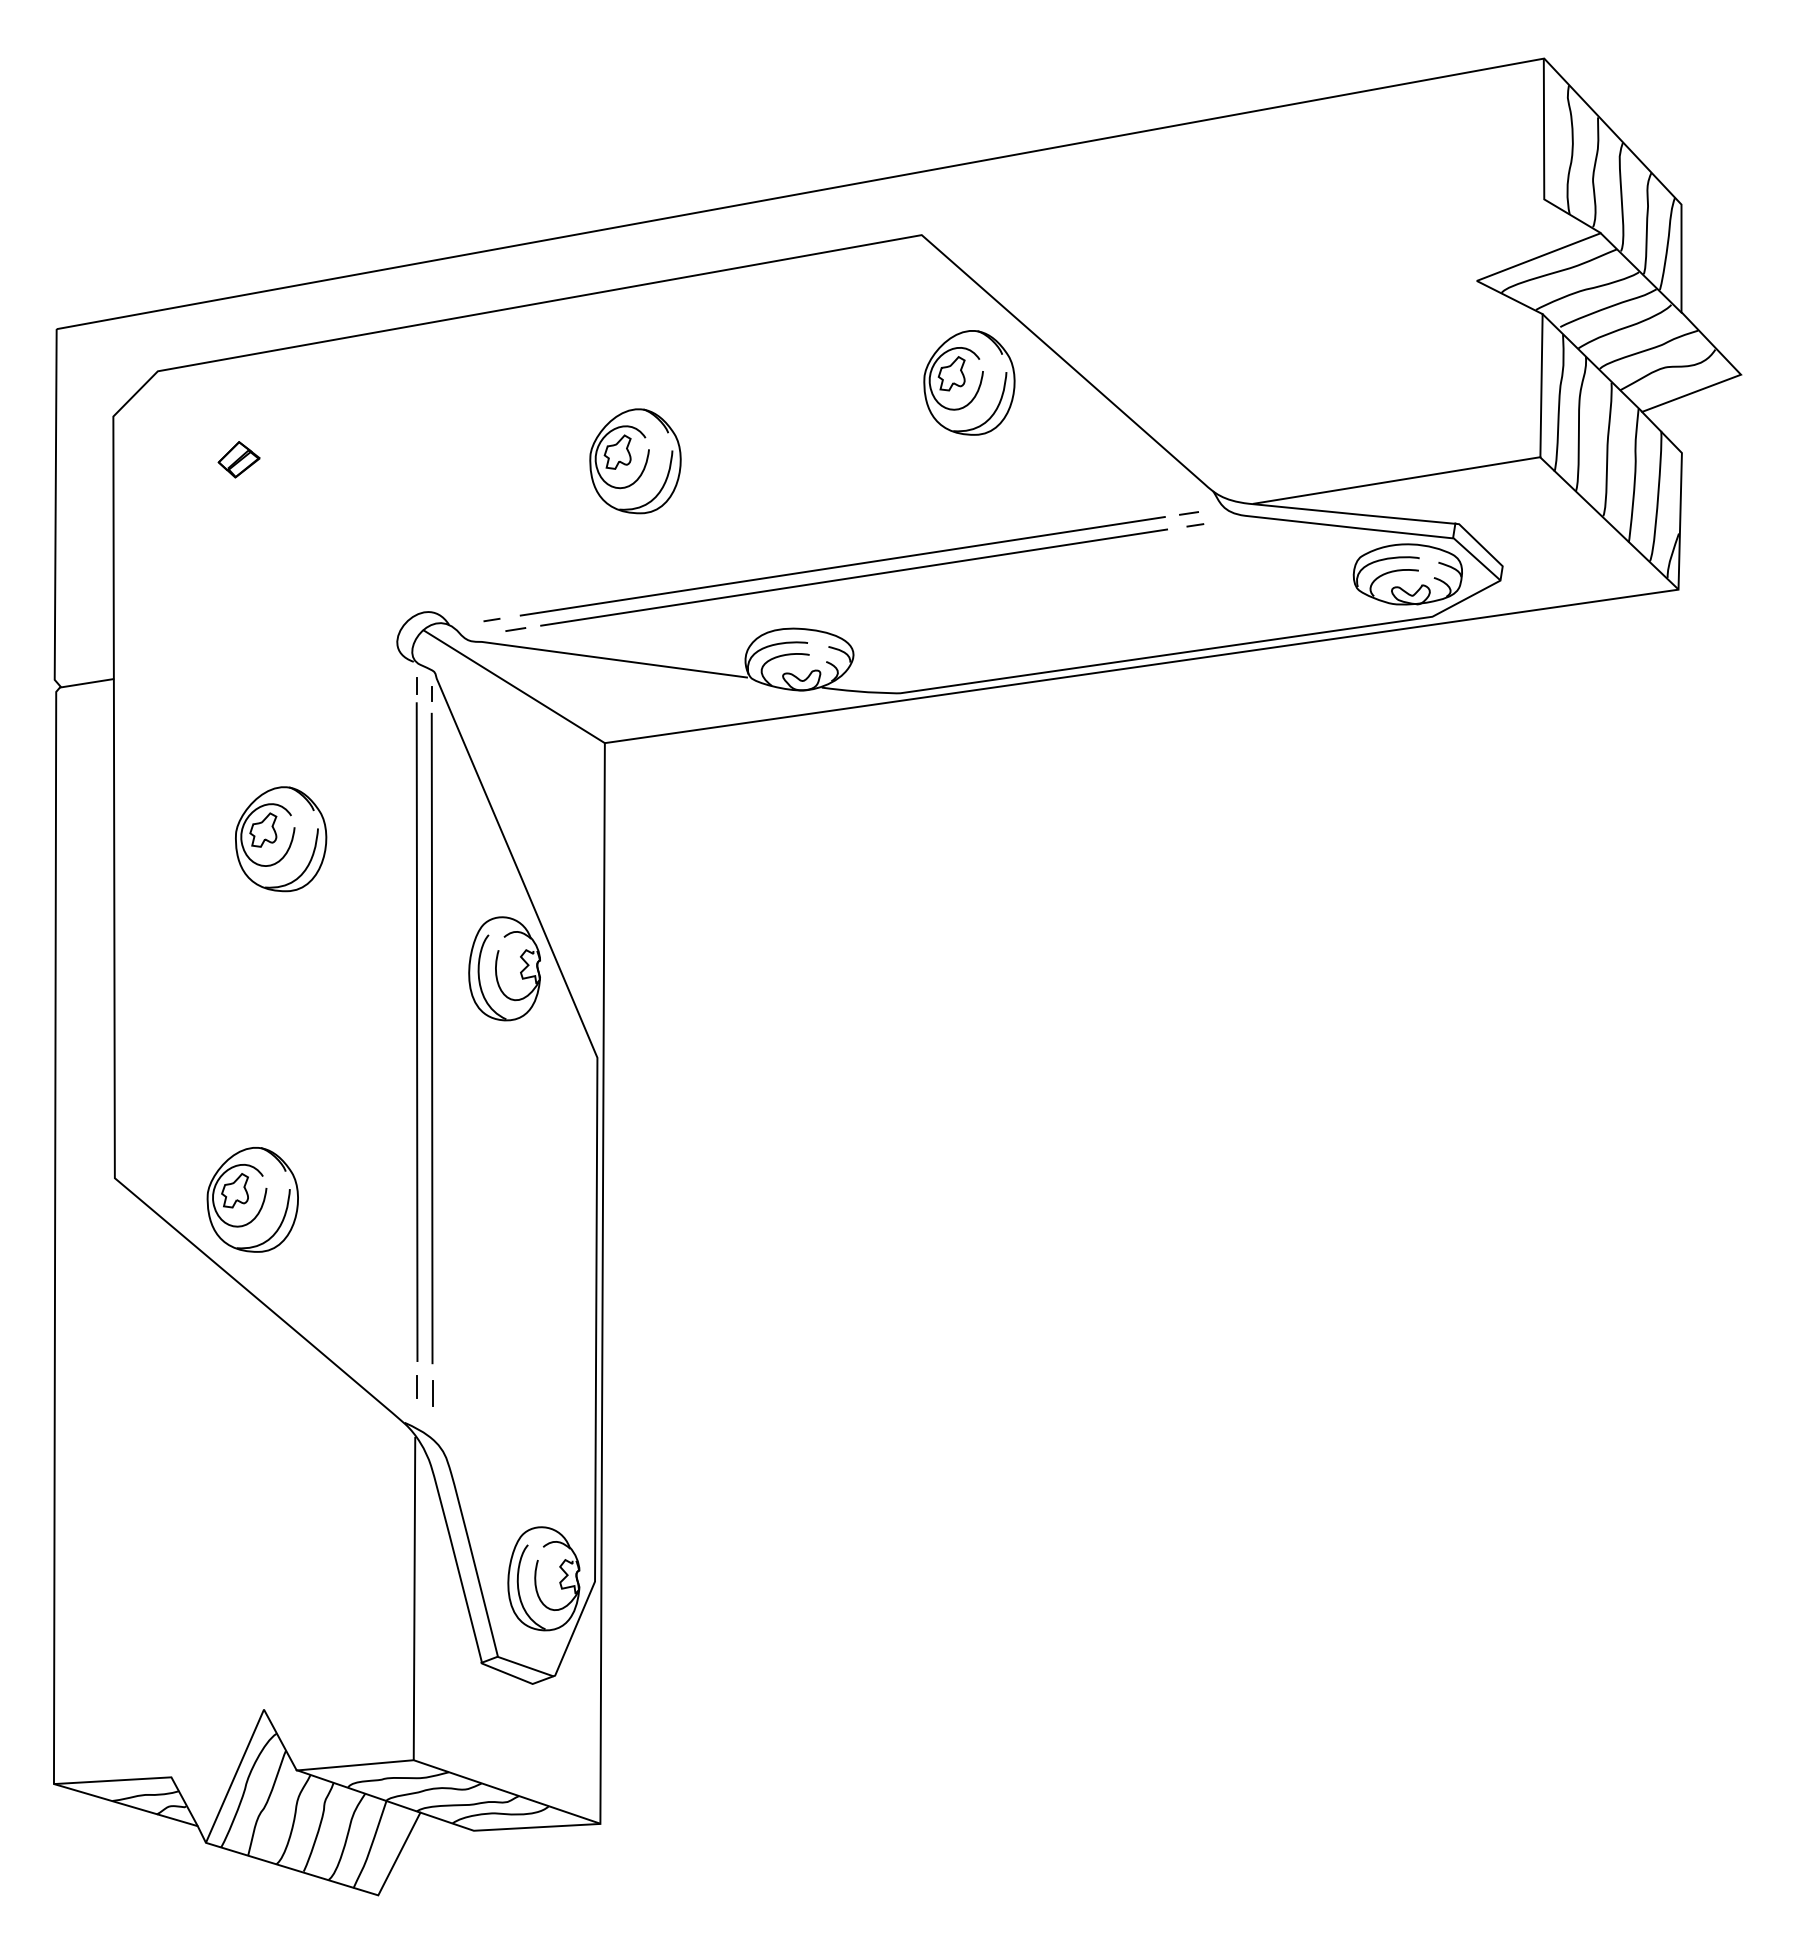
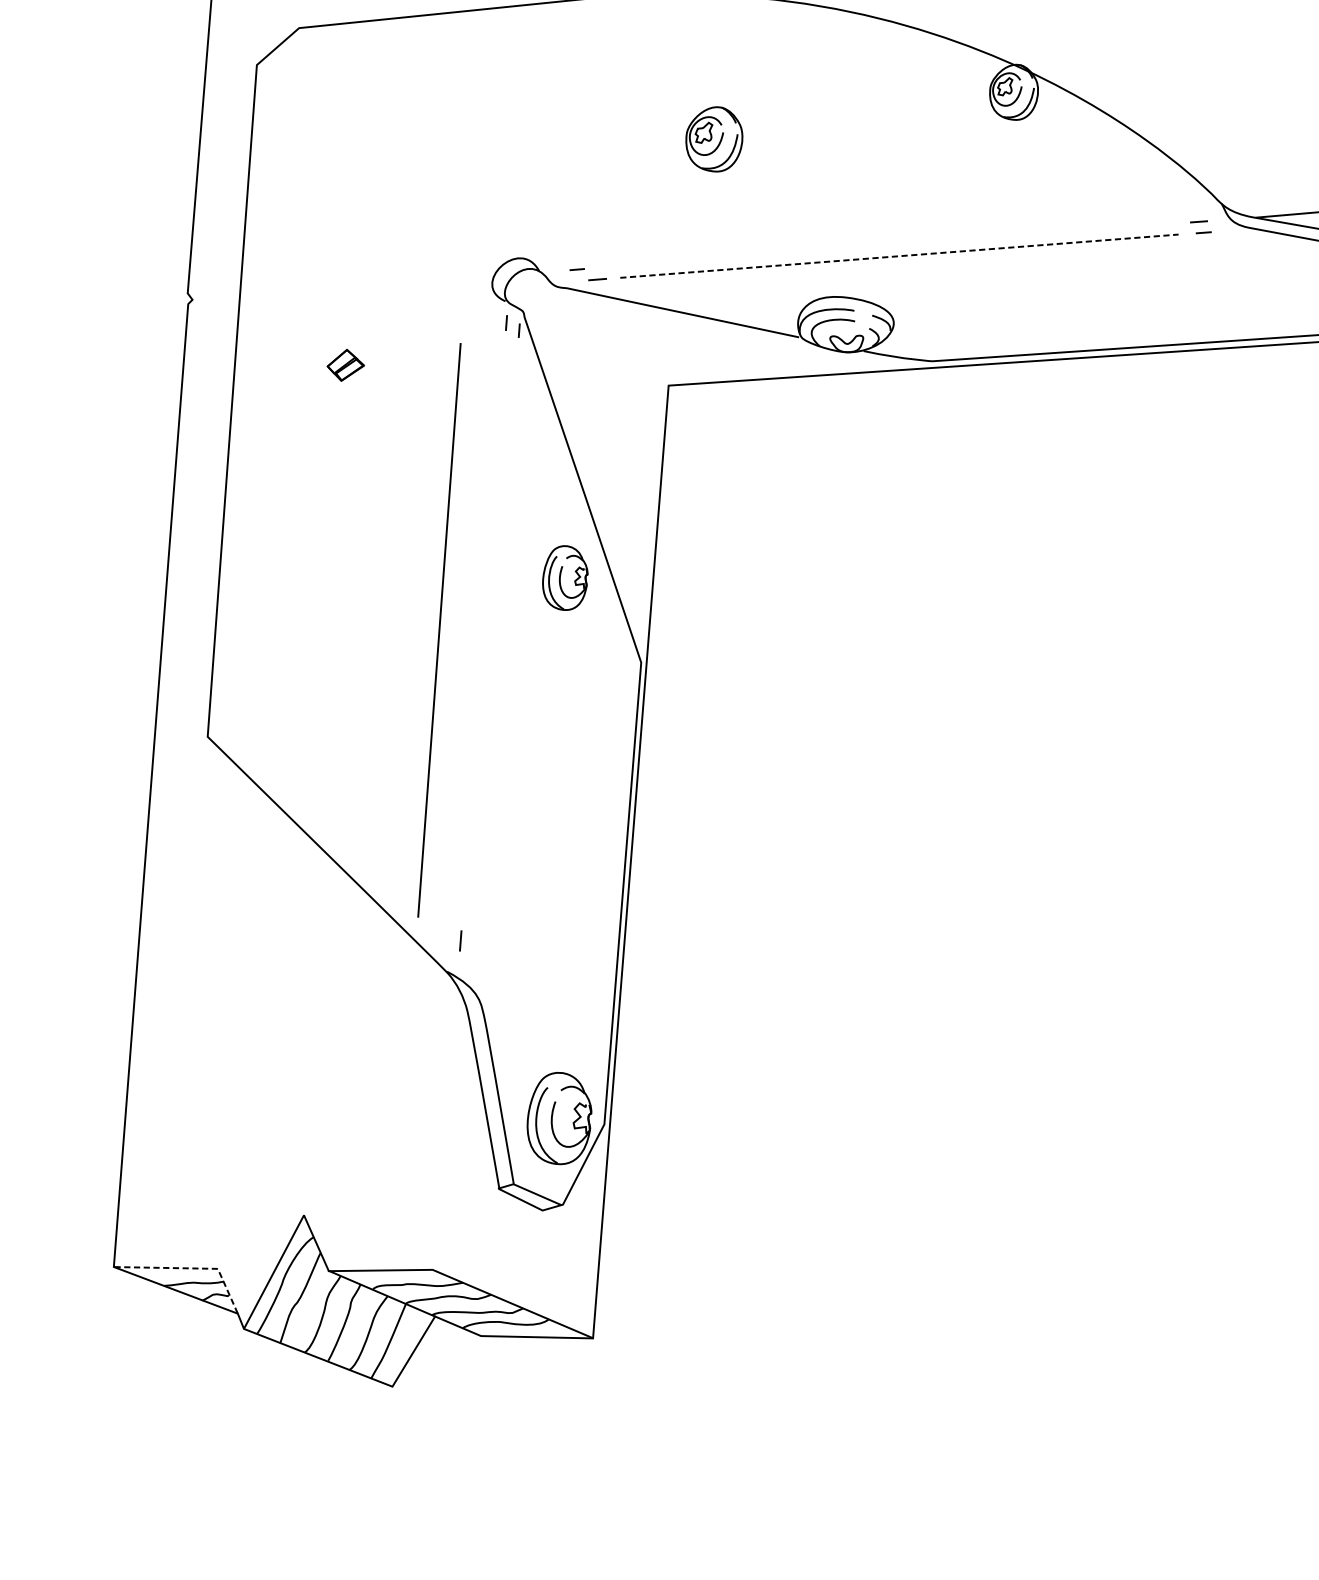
part: (969, 382) -> (1014, 91), size x0.6
part: (238, 459) -> (345, 365), moved
part: (635, 461) -> (714, 139), size x0.7
line: (842, 566) -> (889, 245), removed
line: (854, 577) -> (899, 256), solid -> dashed
line: (86, 683) -> (215, 298), removed
line: (513, 686) -> (591, 329), removed
part: (281, 839) -> (377, 449), removed
part: (504, 968) -> (565, 577), size x0.7
line: (416, 1032) -> (483, 628), removed
line: (431, 1038) -> (438, 630), moved
part: (252, 1199) -> (327, 764), removed
line: (432, 1393) -> (473, 947), removed
line: (414, 1598) -> (444, 1127), removed
line: (141, 1779) -> (191, 1268), solid -> dashed

